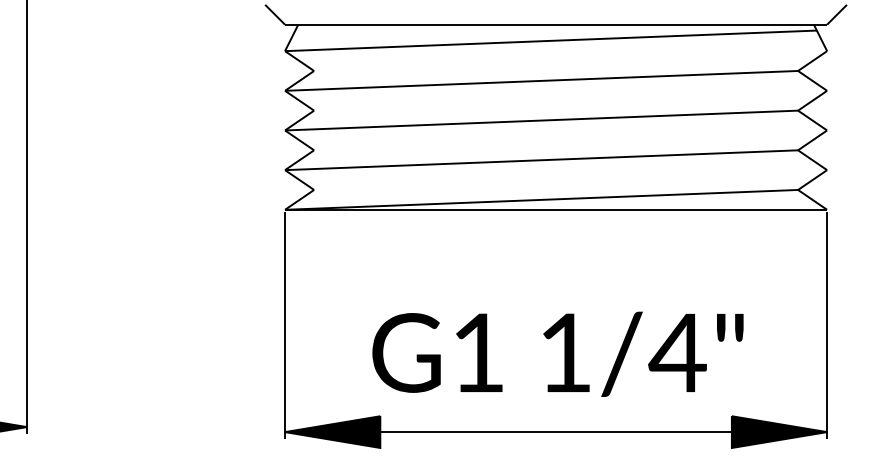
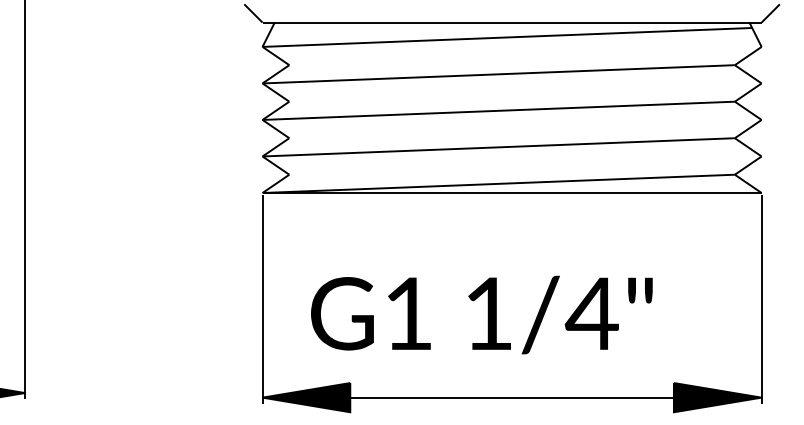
text: (557, 353) -> (481, 314), moved

